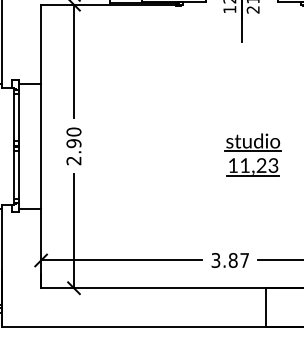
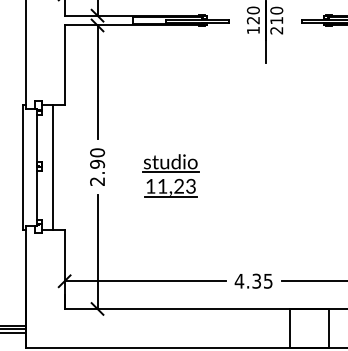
line: (18, 116) -> (42, 137), removed
line: (40, 145) -> (52, 166), moved
part: (252, 154) -> (170, 175), moved
line: (18, 174) -> (42, 195), removed
text: (229, 259) -> (253, 280), 3.87 -> 4.35

